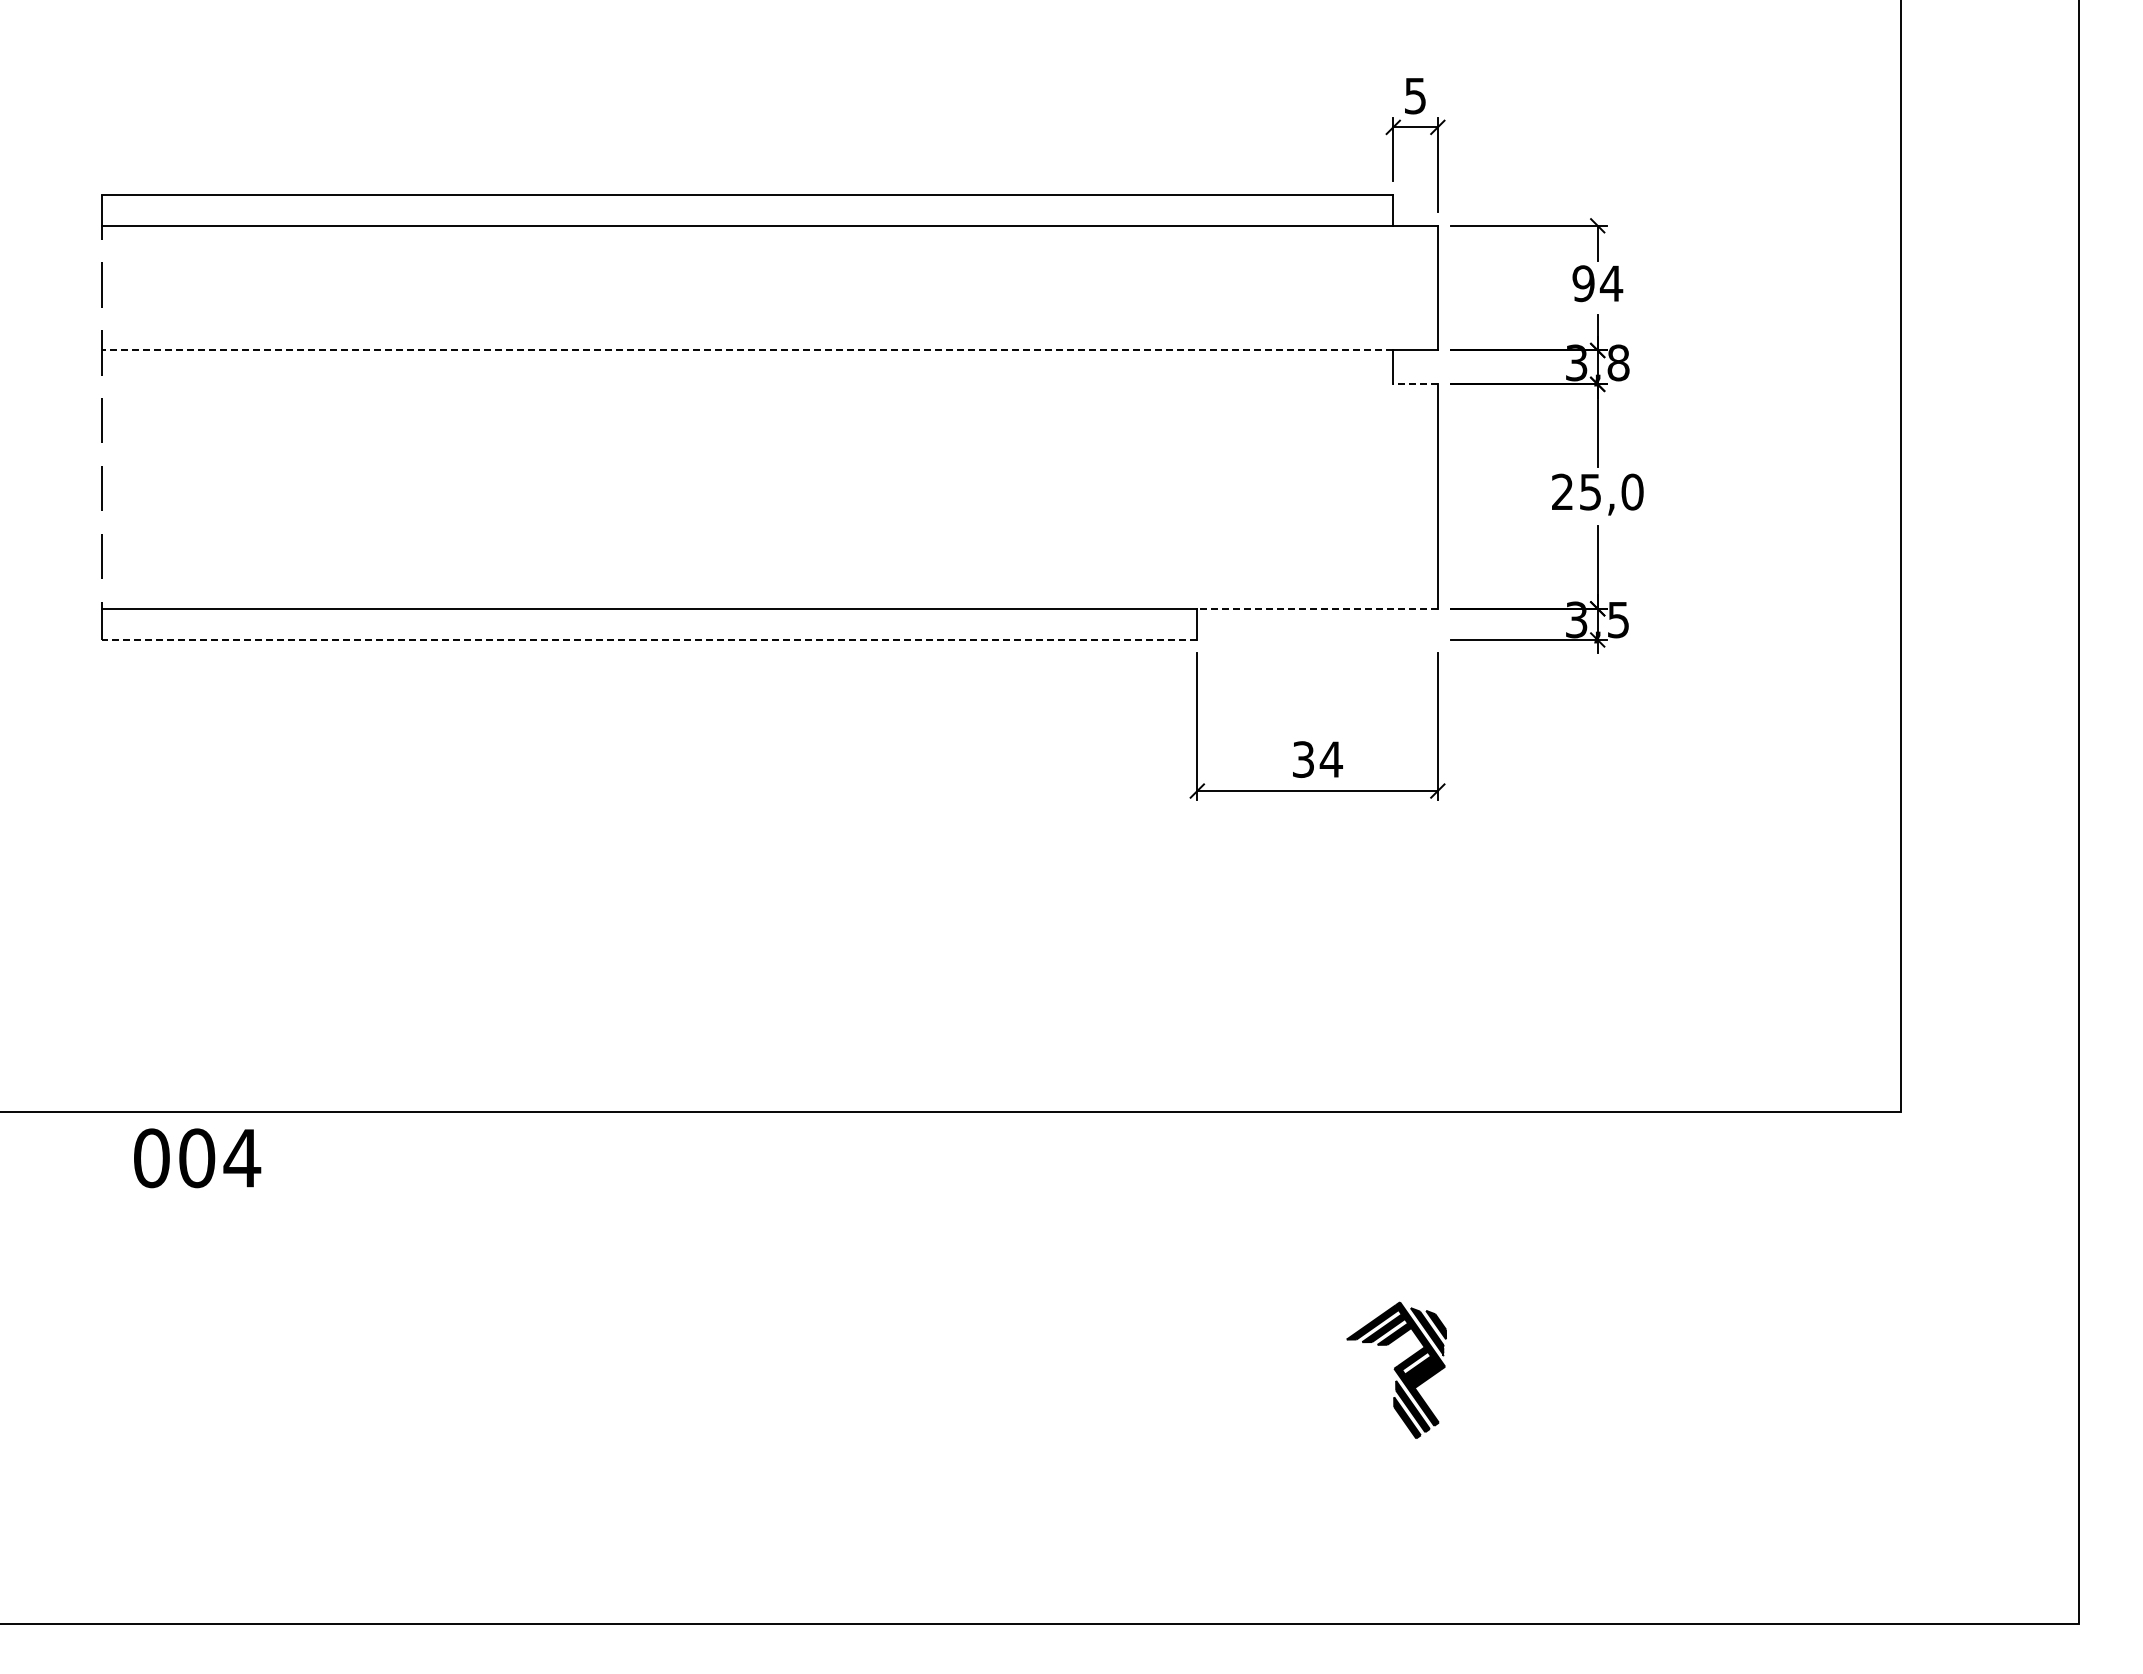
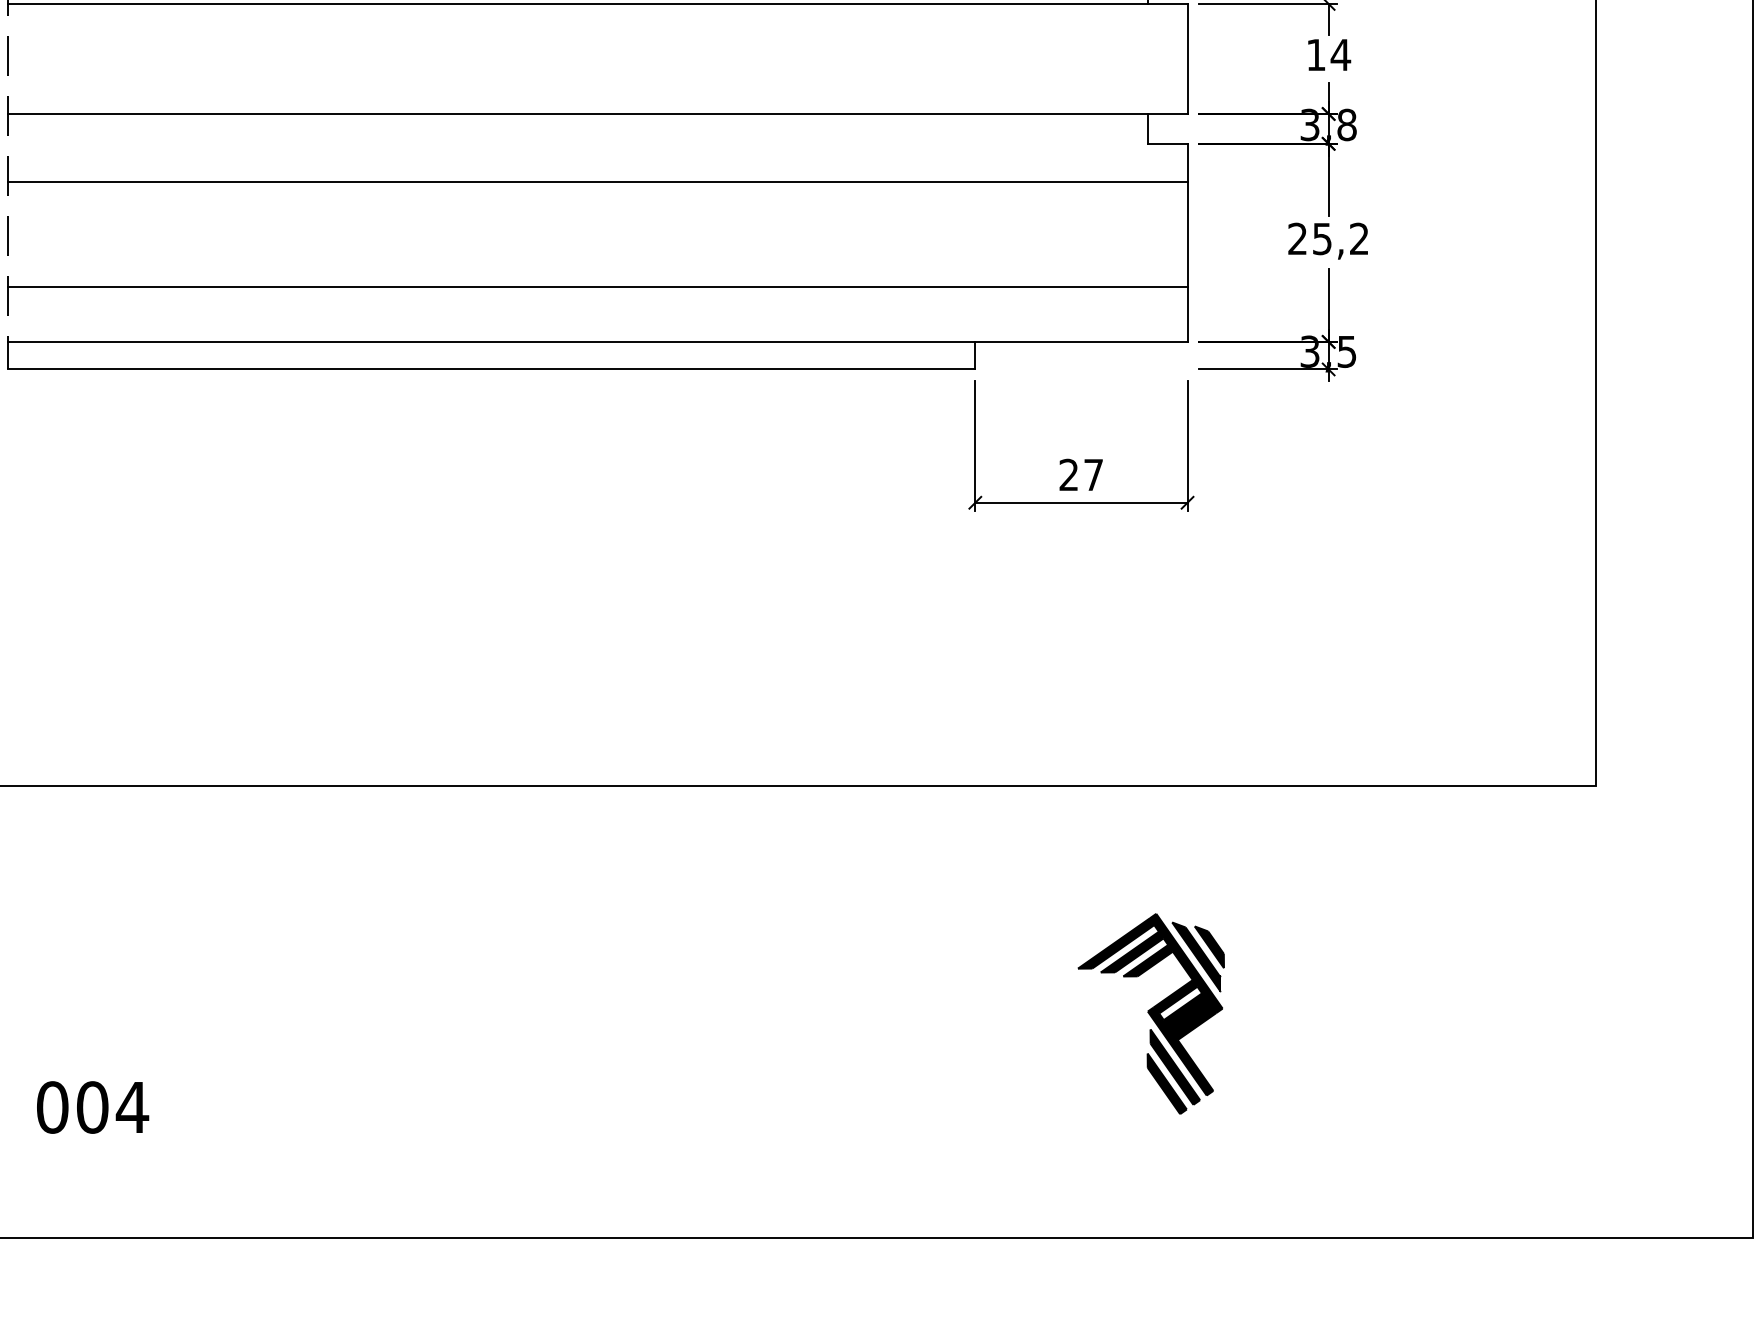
text: (1583, 283) -> (1316, 54), 94 -> 14
line: (747, 350) -> (578, 113), dashed -> solid
line: (1415, 384) -> (1167, 144), dashed -> solid
line: (769, 427) -> (597, 181), added
text: (1632, 491) -> (1359, 238), 25,0 -> 25,2
line: (769, 546) -> (597, 286), added
line: (1317, 608) -> (1081, 341), dashed -> solid
line: (649, 639) -> (491, 369), dashed -> solid
text: (1317, 759) -> (1081, 474), 34 -> 27
text: (197, 1158) -> (92, 1107), moved
part: (1396, 1370) -> (1151, 1014), size x1.67

